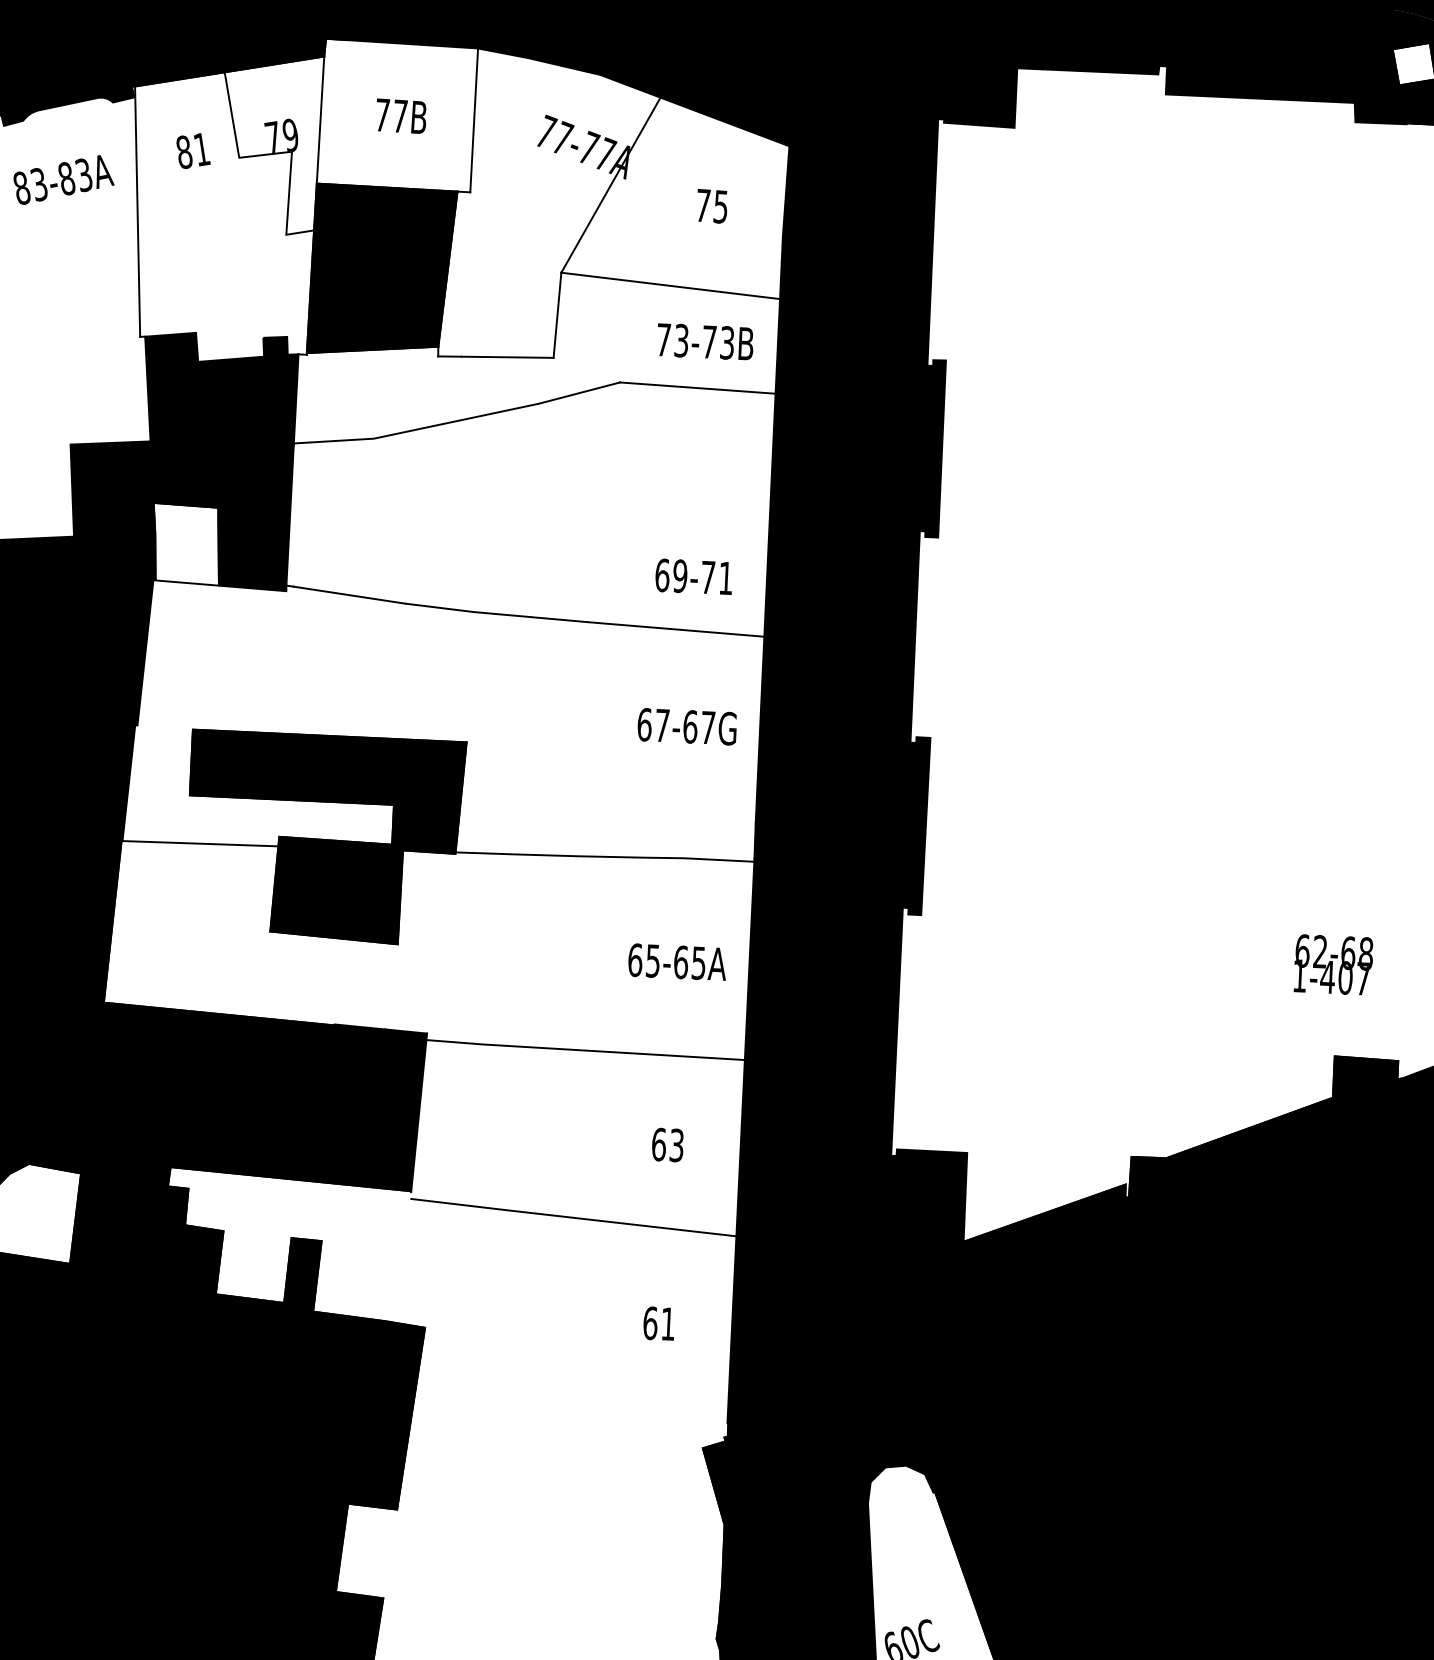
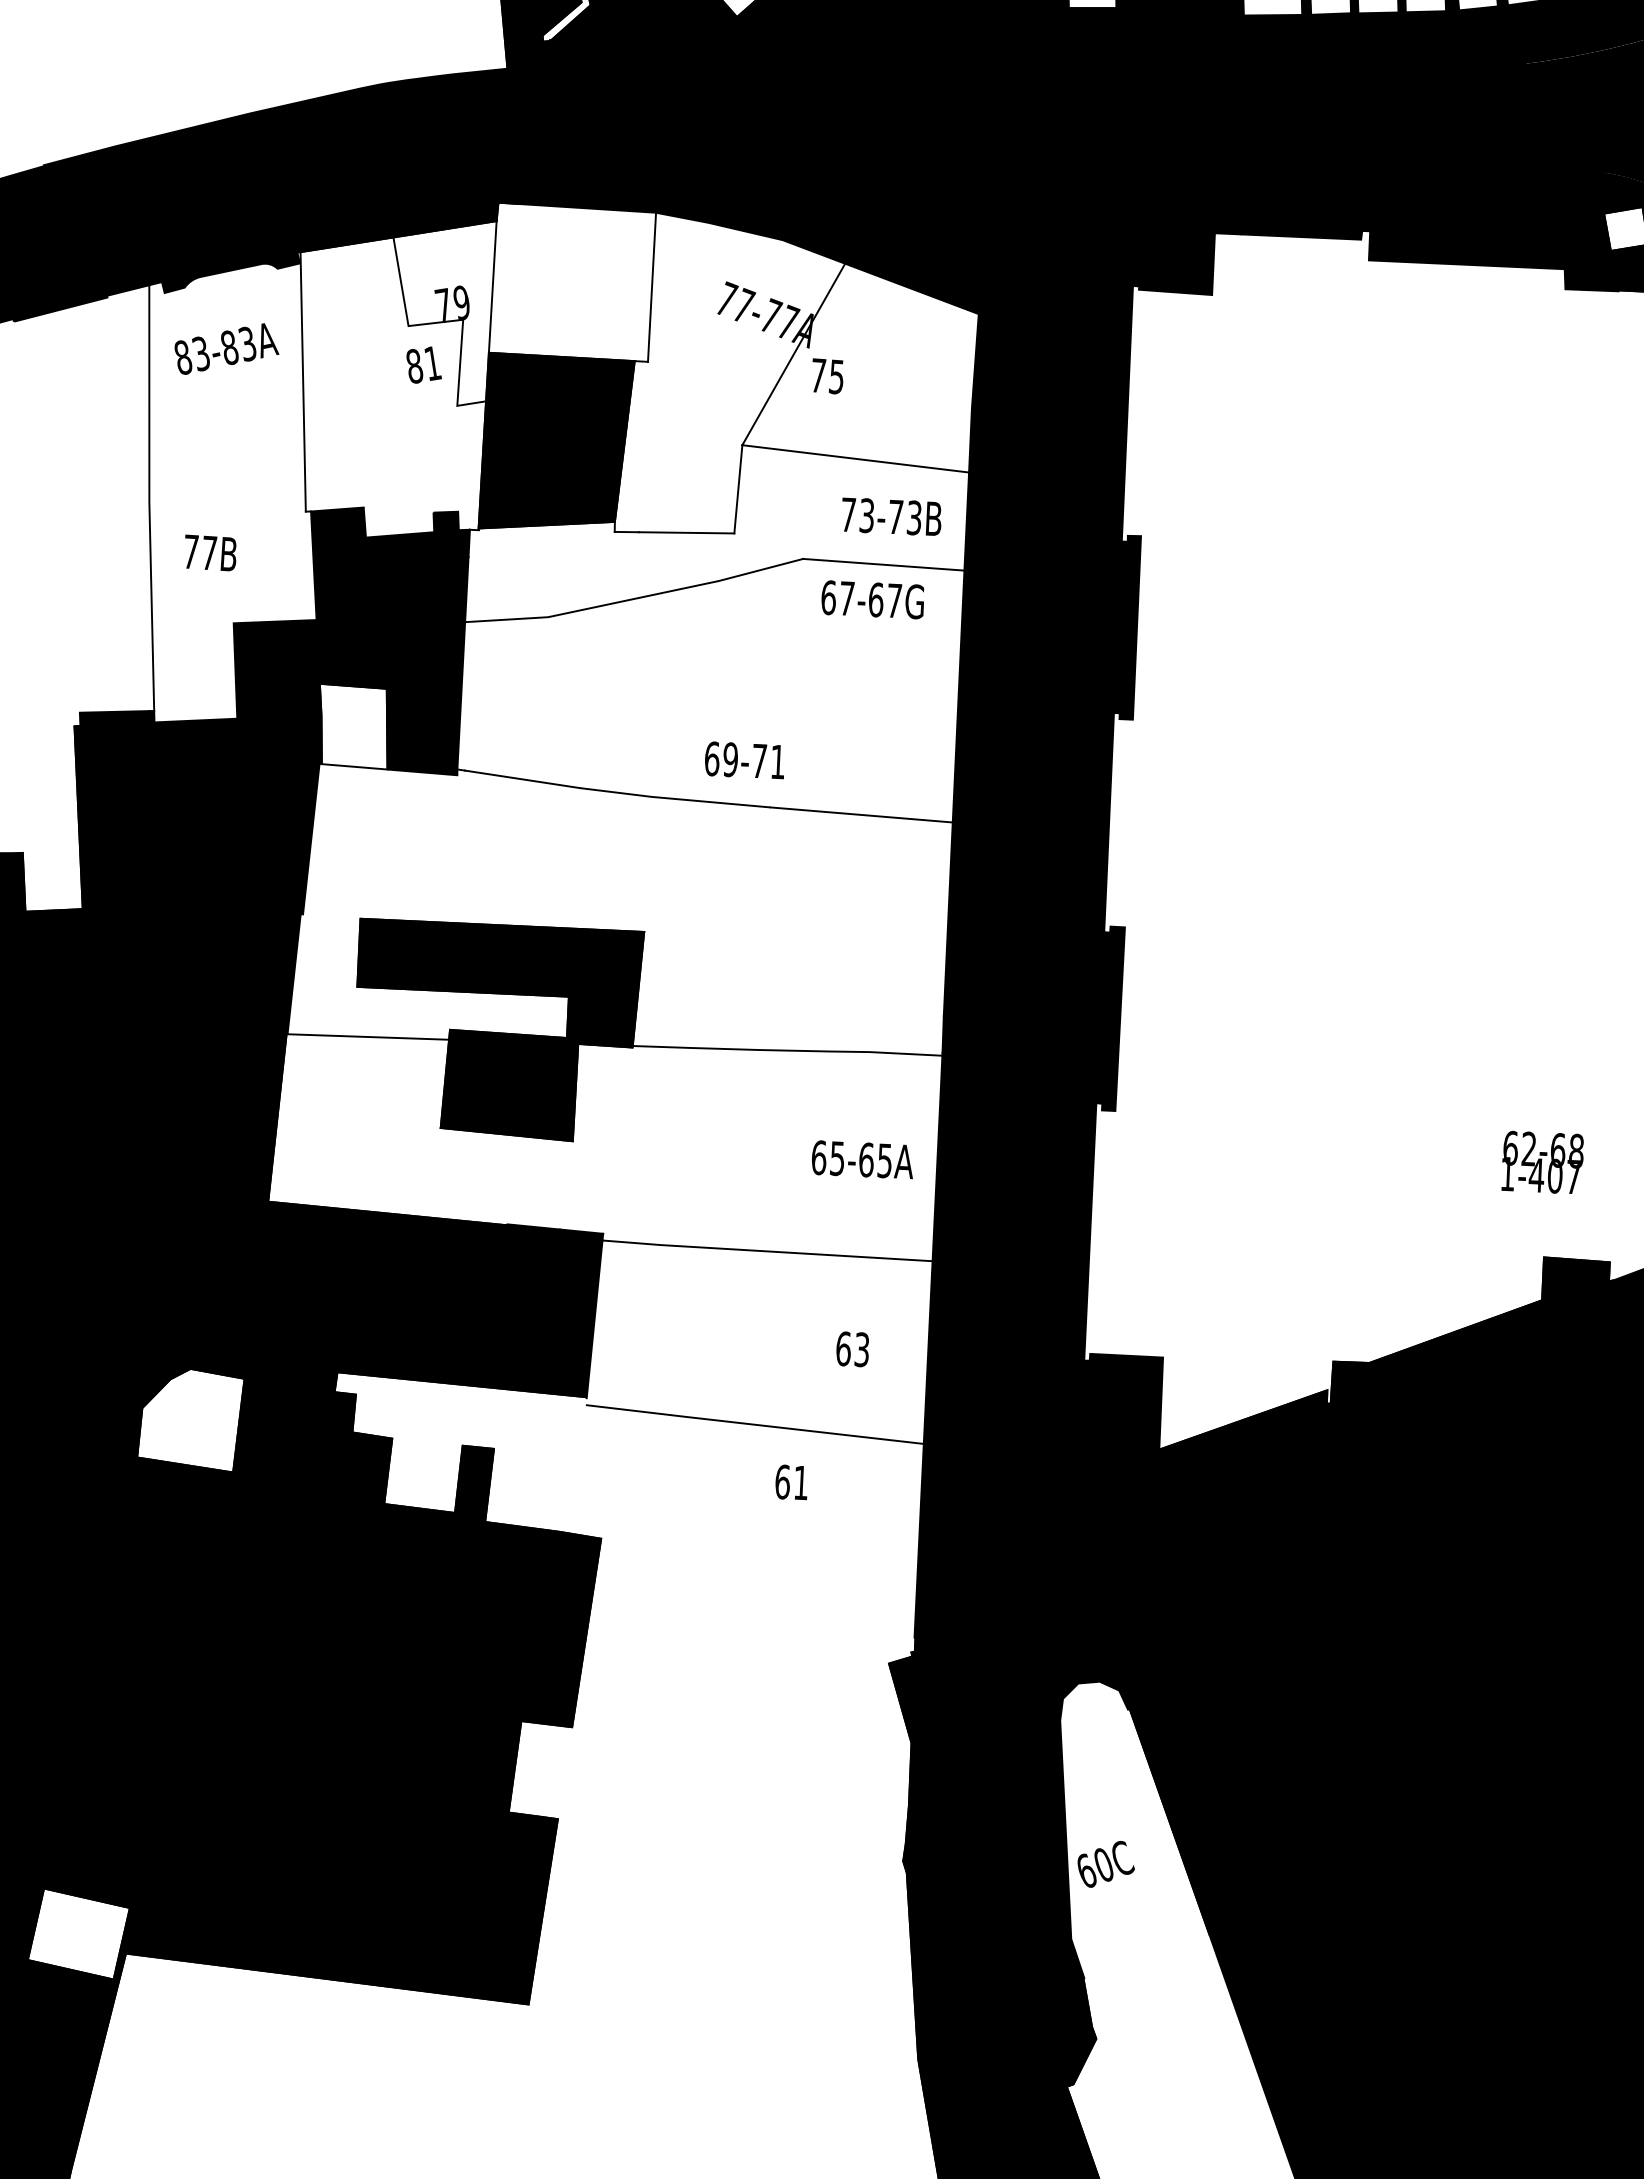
text: (401, 115) -> (210, 552), moved
text: (192, 150) -> (423, 364), moved
text: (711, 206) -> (827, 376), moved
text: (693, 576) -> (744, 760), moved
text: (686, 726) -> (872, 599), moved
text: (658, 1323) -> (791, 1482), moved

